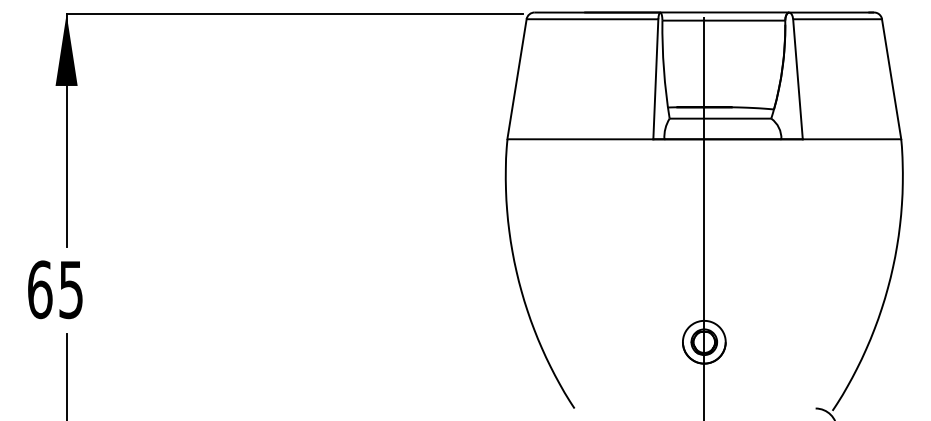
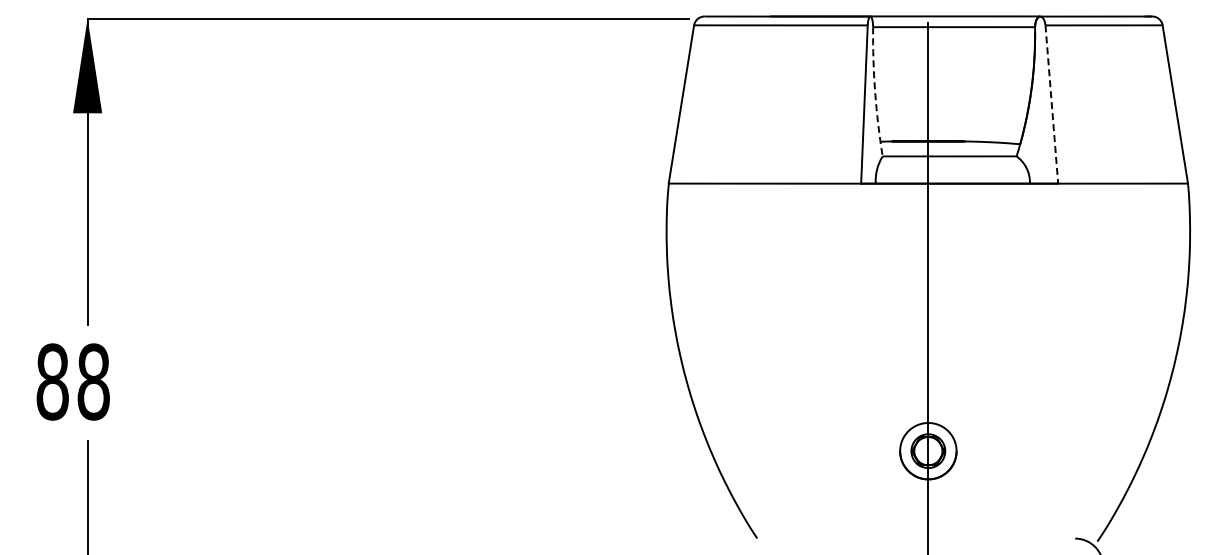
arc: (664, 70) -> (875, 92), solid -> dashed
line: (797, 80) -> (1051, 105), solid -> dashed
text: (55, 289) -> (72, 381), 65 -> 88

